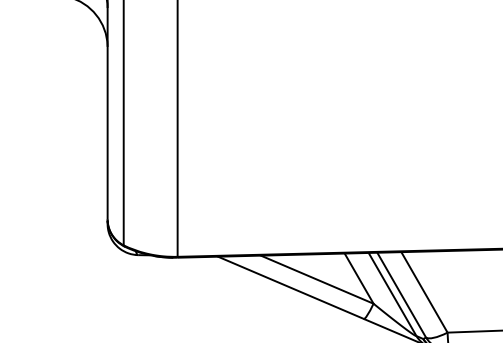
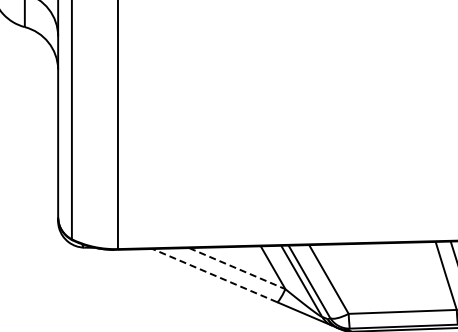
line: (317, 279) -> (237, 268), solid -> dashed
line: (290, 287) -> (214, 275), solid -> dashed

